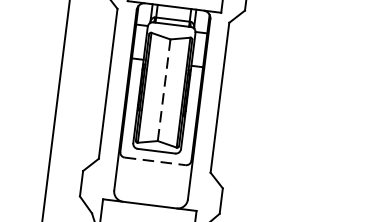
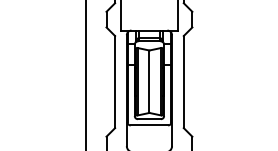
line: (164, 91) -> (149, 82), dashed -> solid
line: (155, 161) -> (149, 125), dashed -> solid

